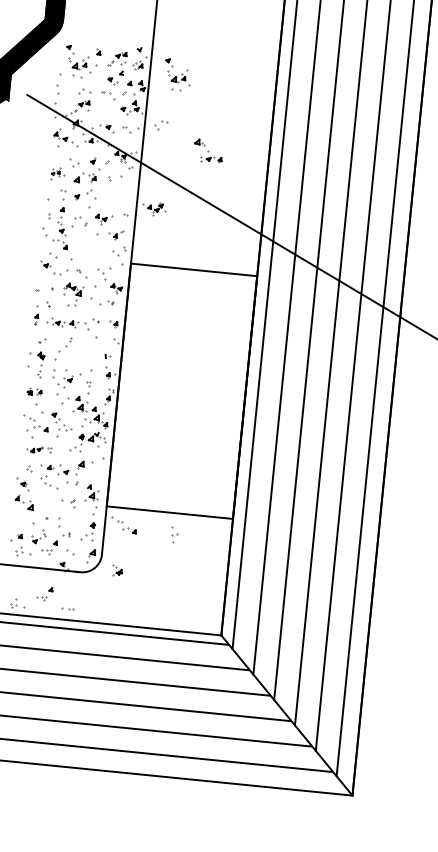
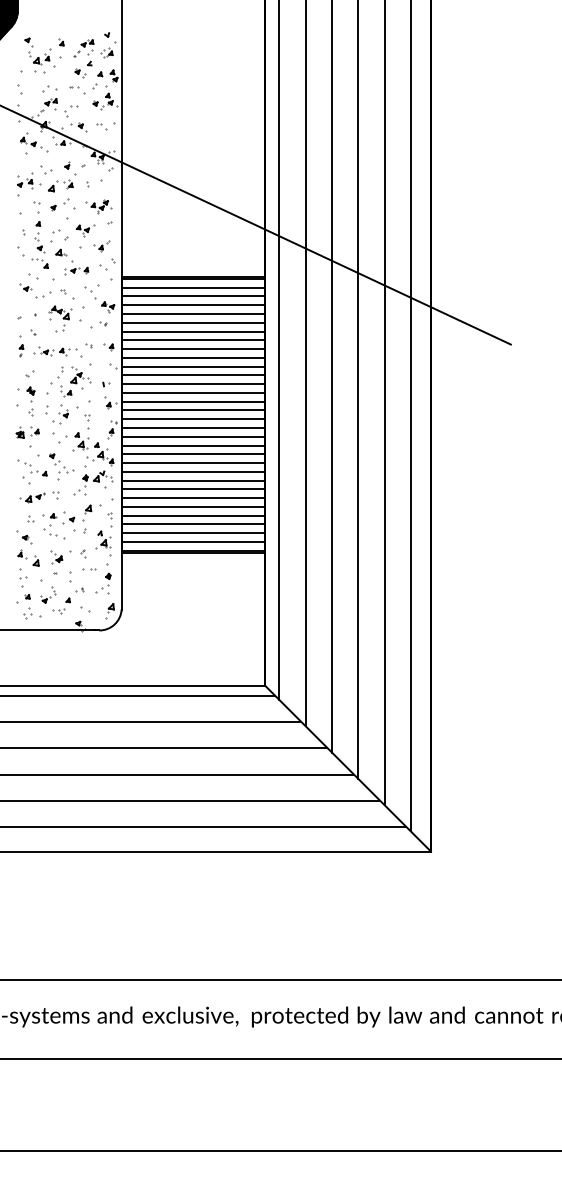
part: (177, 75) -> (152, 59), removed
part: (161, 125) -> (71, 111), moved
part: (208, 150) -> (72, 261), moved
part: (58, 174) -> (29, 184), size x1.67
part: (154, 208) -> (98, 206), moved
part: (81, 351) -> (75, 381), added
hatch: (182, 390) -> (193, 414), added
part: (34, 391) -> (27, 432), size x1.43
part: (39, 450) -> (39, 497), size x1.43
part: (99, 475) -> (109, 519), added
part: (124, 525) -> (143, 572), removed
part: (174, 534) -> (23, 577), moved
part: (117, 570) -> (56, 557), moved
part: (44, 593) -> (61, 658), removed
part: (17, 604) -> (32, 673), removed
part: (67, 609) -> (89, 569), moved

